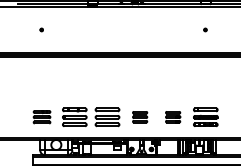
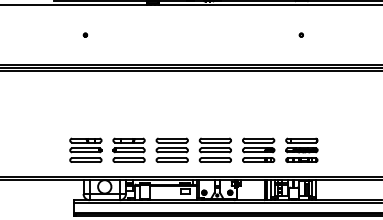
part: (41, 116) -> (85, 149), size x1.43
part: (139, 116) -> (214, 149), size x1.67
part: (172, 116) -> (258, 149), size x1.67

